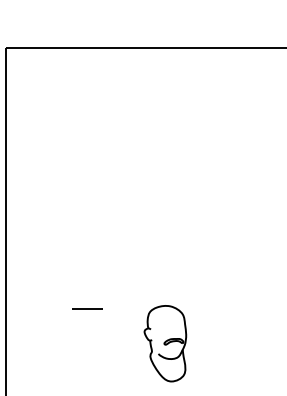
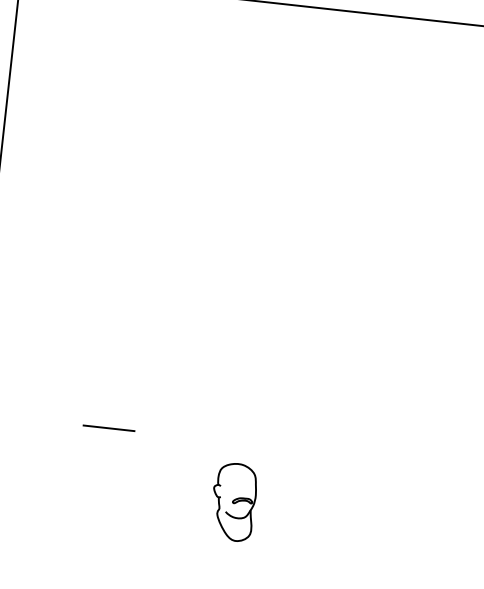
part: (165, 343) -> (234, 501), size x0.6

